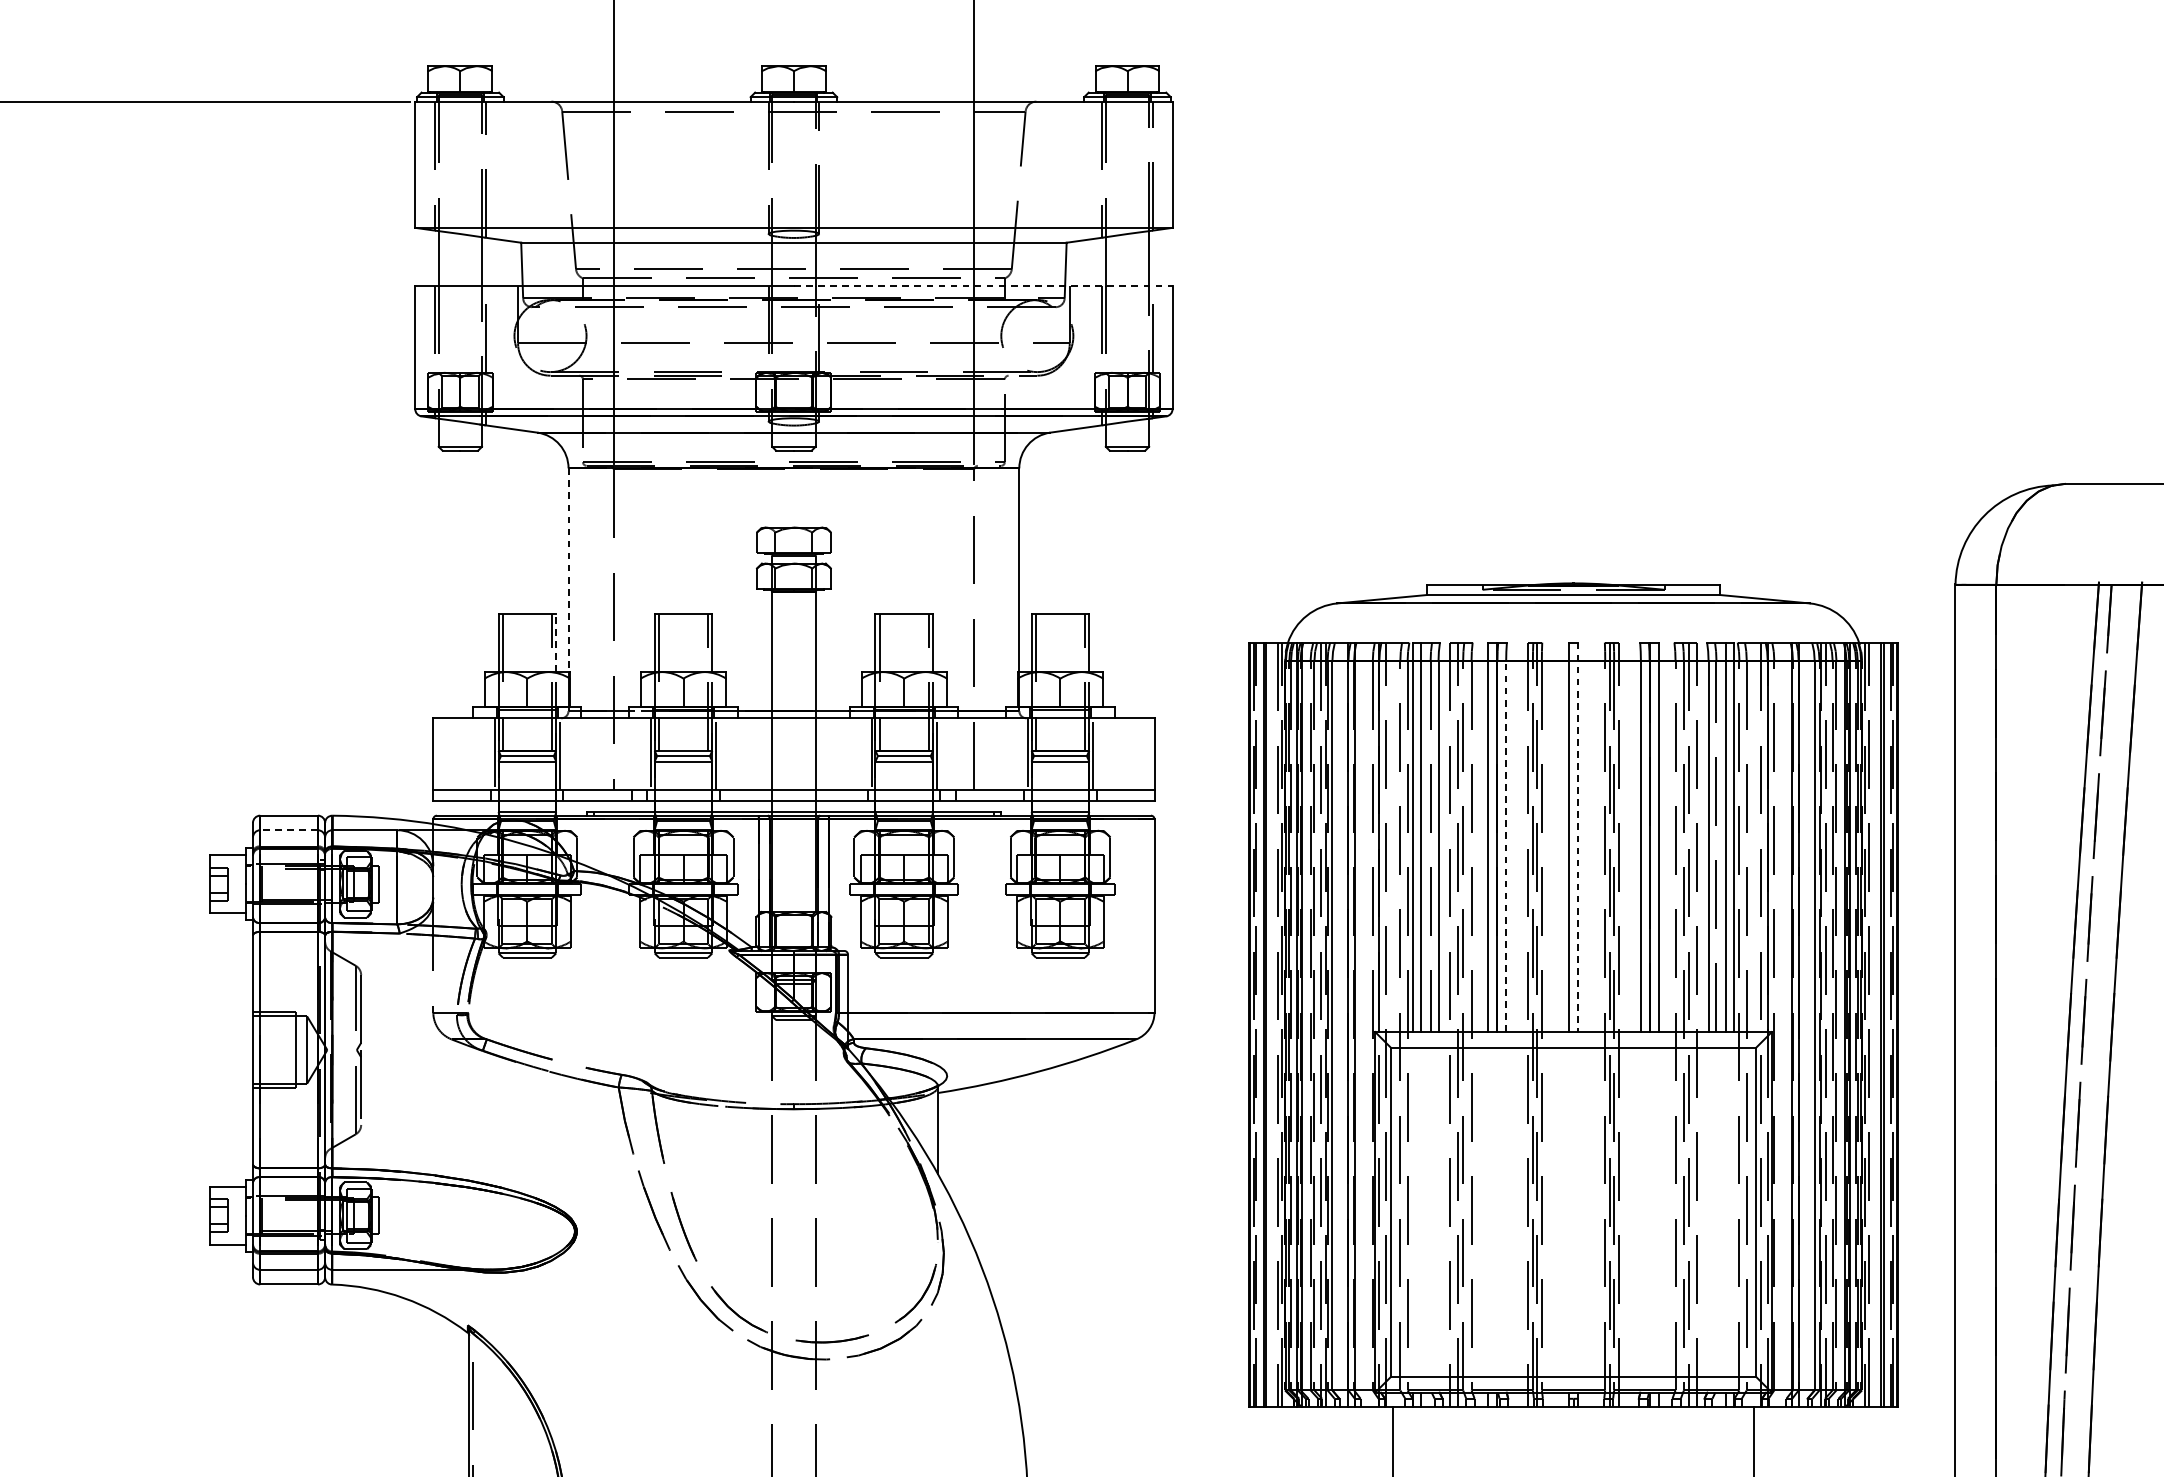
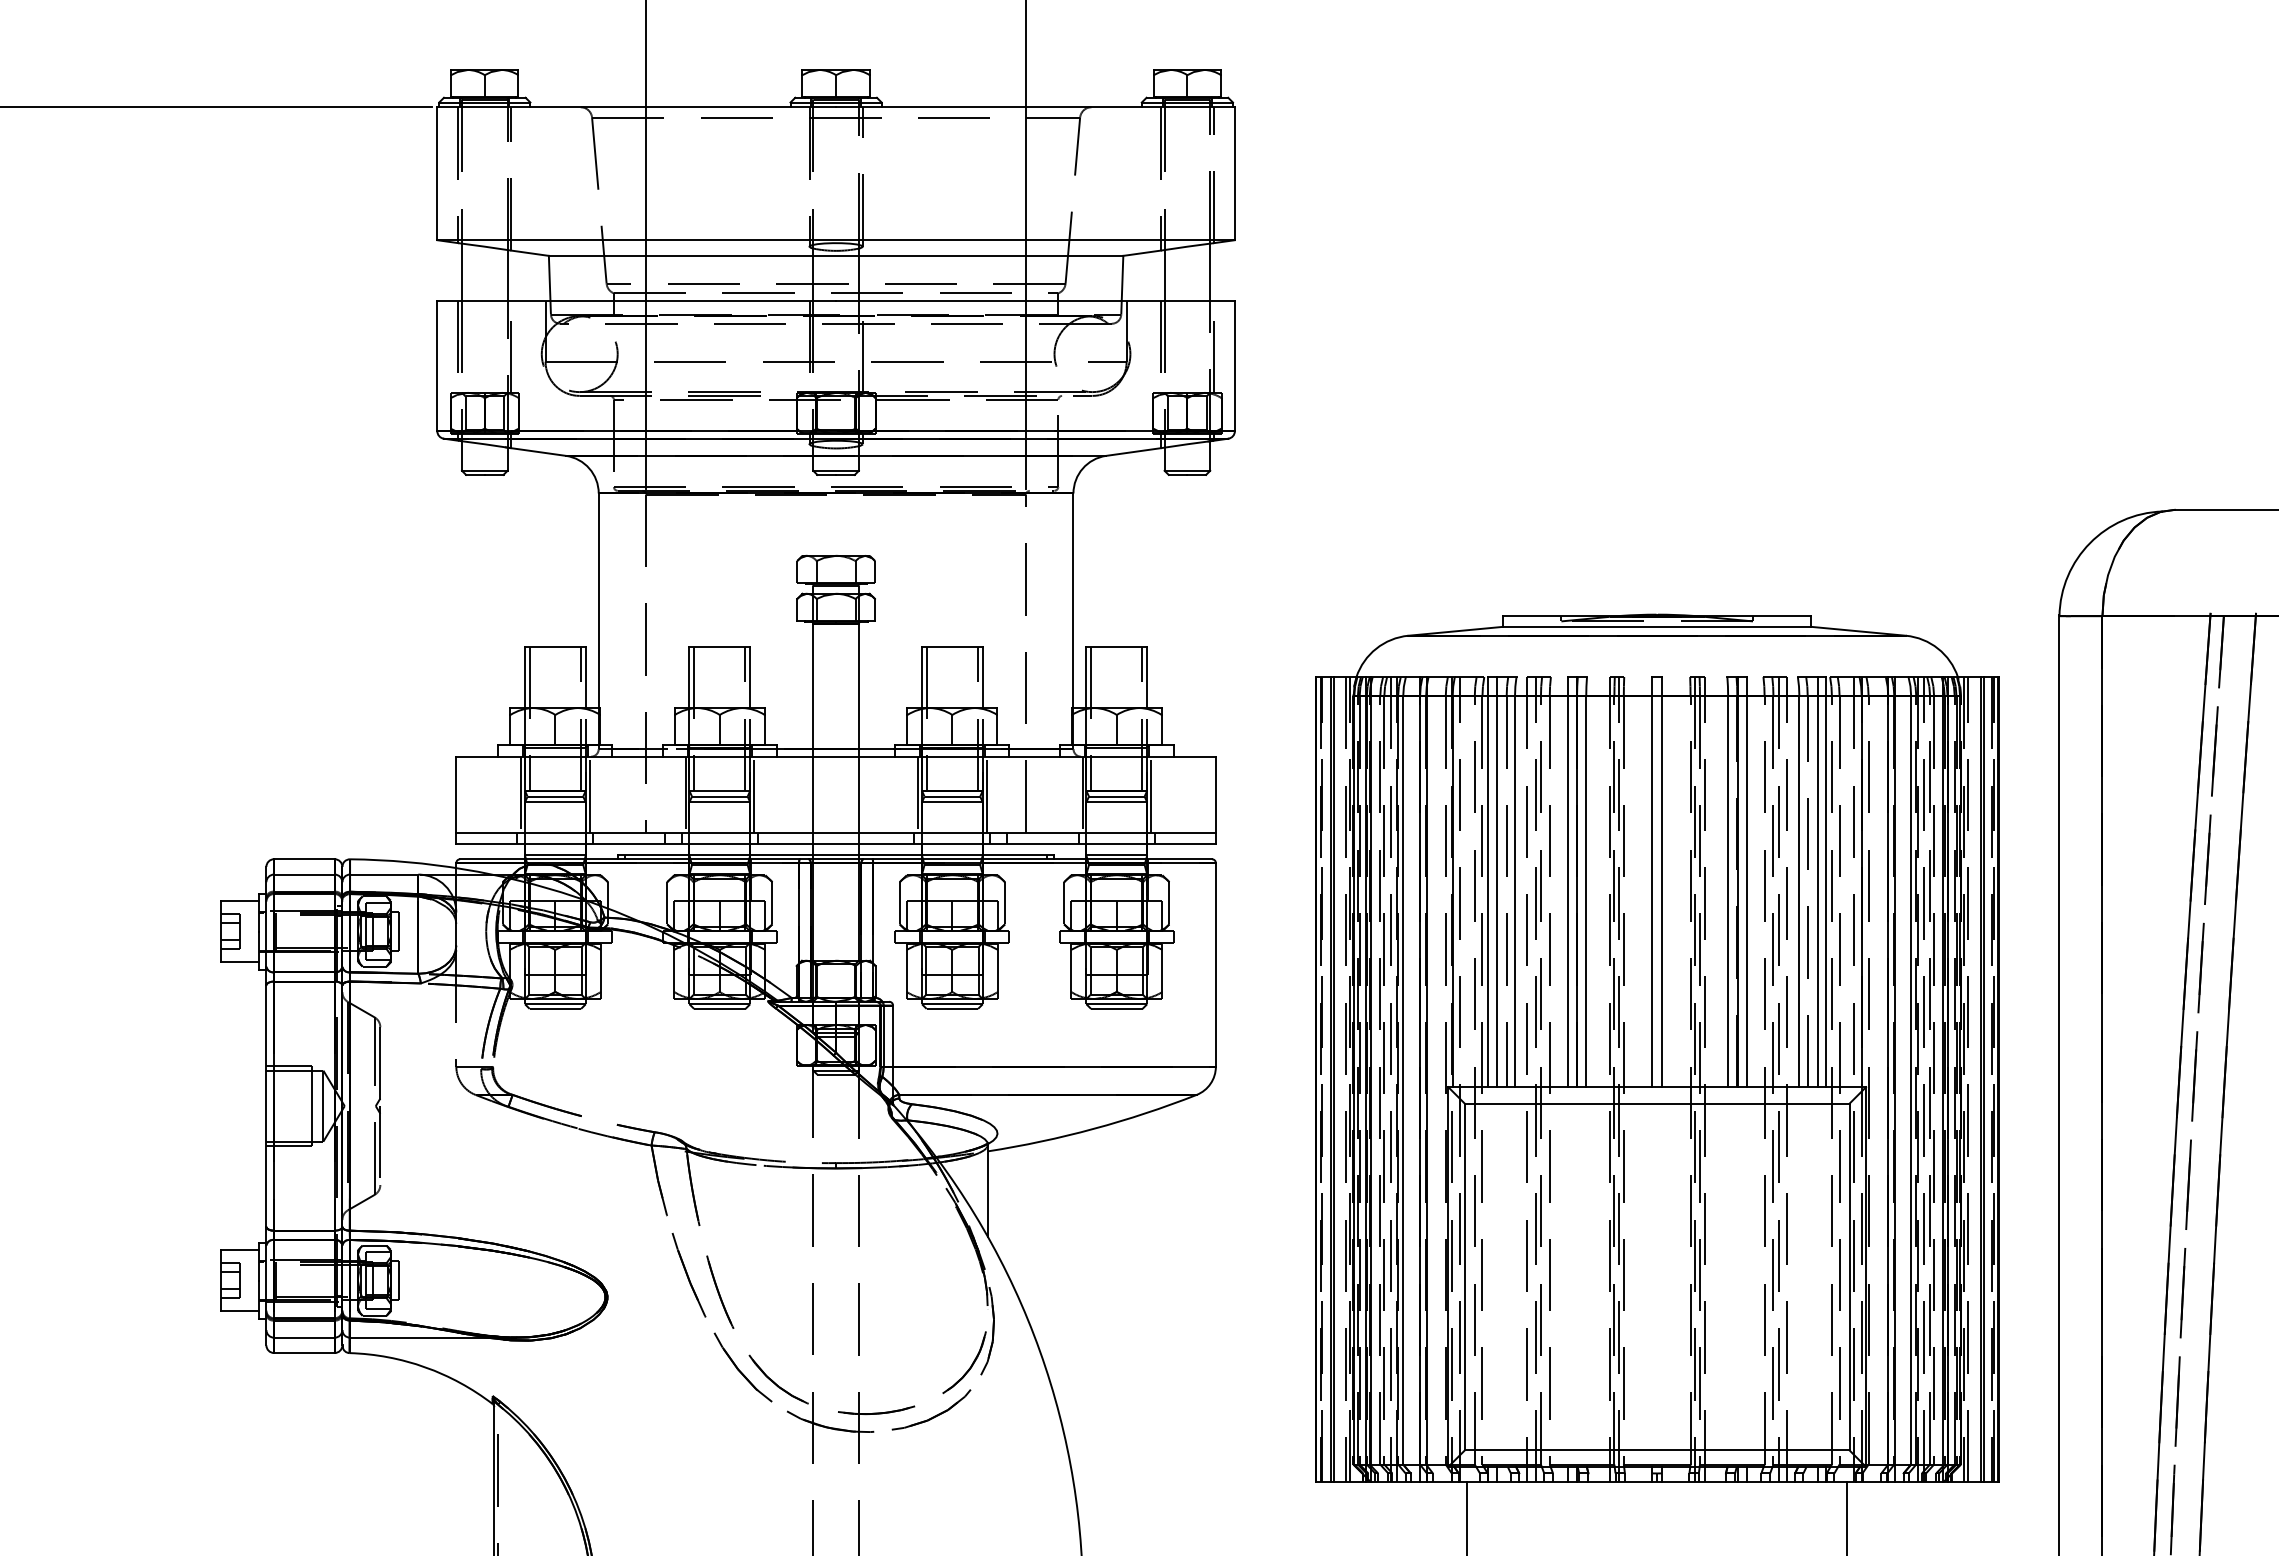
line: (984, 285) -> (1036, 300), dashed -> solid
line: (568, 570) -> (598, 601), dashed -> solid
line: (555, 643) -> (585, 677), dashed -> solid
line: (288, 830) -> (303, 874), dashed -> solid
line: (1577, 837) -> (1661, 882), dashed -> solid
line: (1506, 846) -> (1586, 891), dashed -> solid

